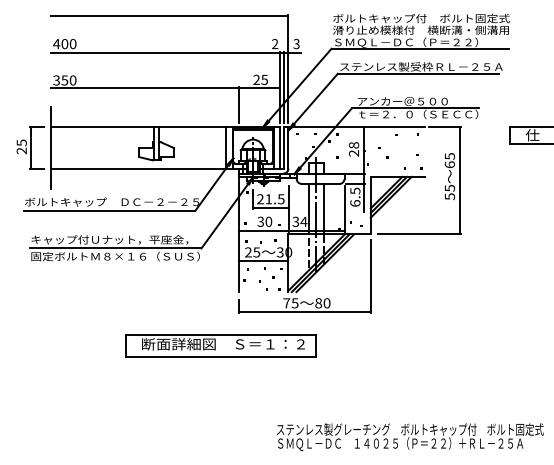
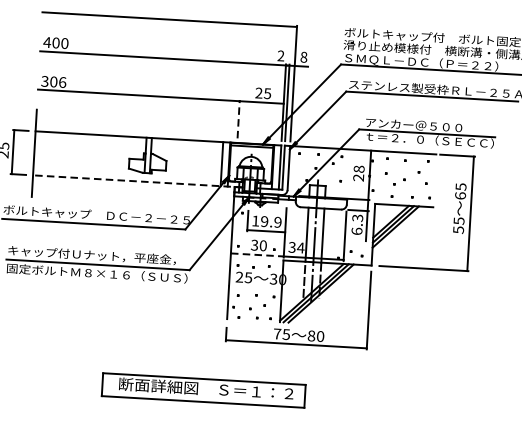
text: (296, 44) -> (303, 57), 3 -> 8
text: (68, 80) -> (57, 82), 350 -> 306
line: (239, 105) -> (239, 119), solid -> dashed
line: (148, 168) -> (137, 181), solid -> dashed
text: (354, 190) -> (356, 217), 6.5 -> 6.3
text: (270, 199) -> (266, 221), 21.5 -> 19.9
line: (263, 230) -> (257, 254), solid -> dashed
line: (263, 260) -> (255, 286), removed
part: (220, 345) -> (203, 390), moved

